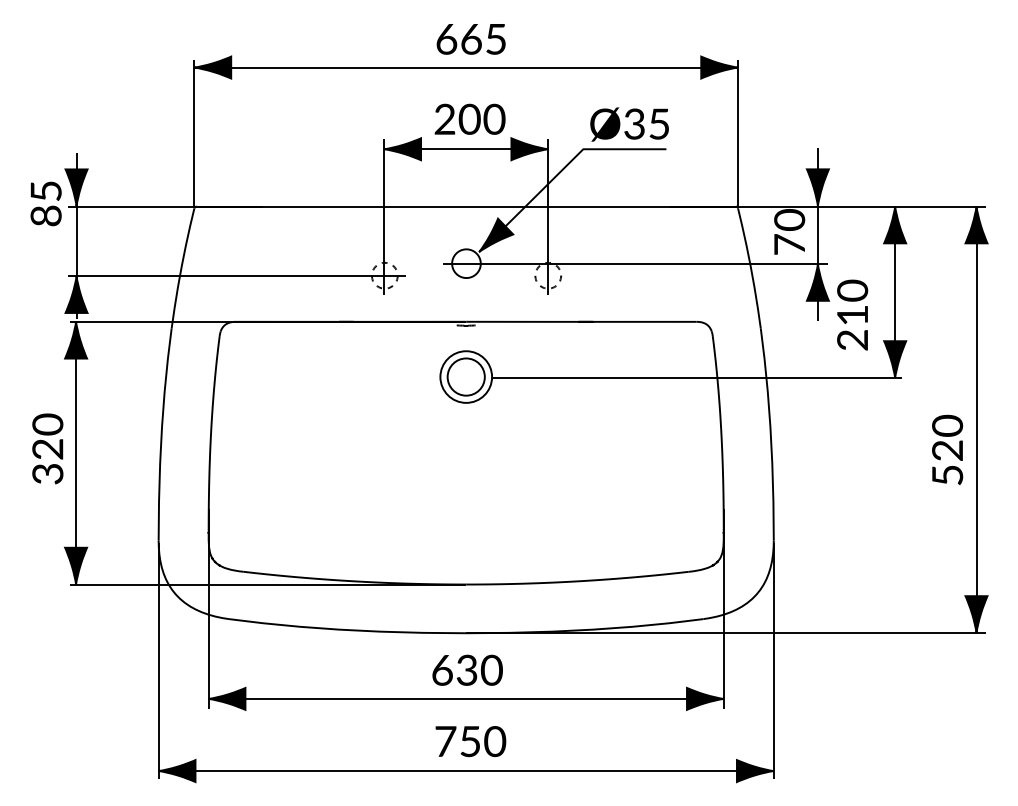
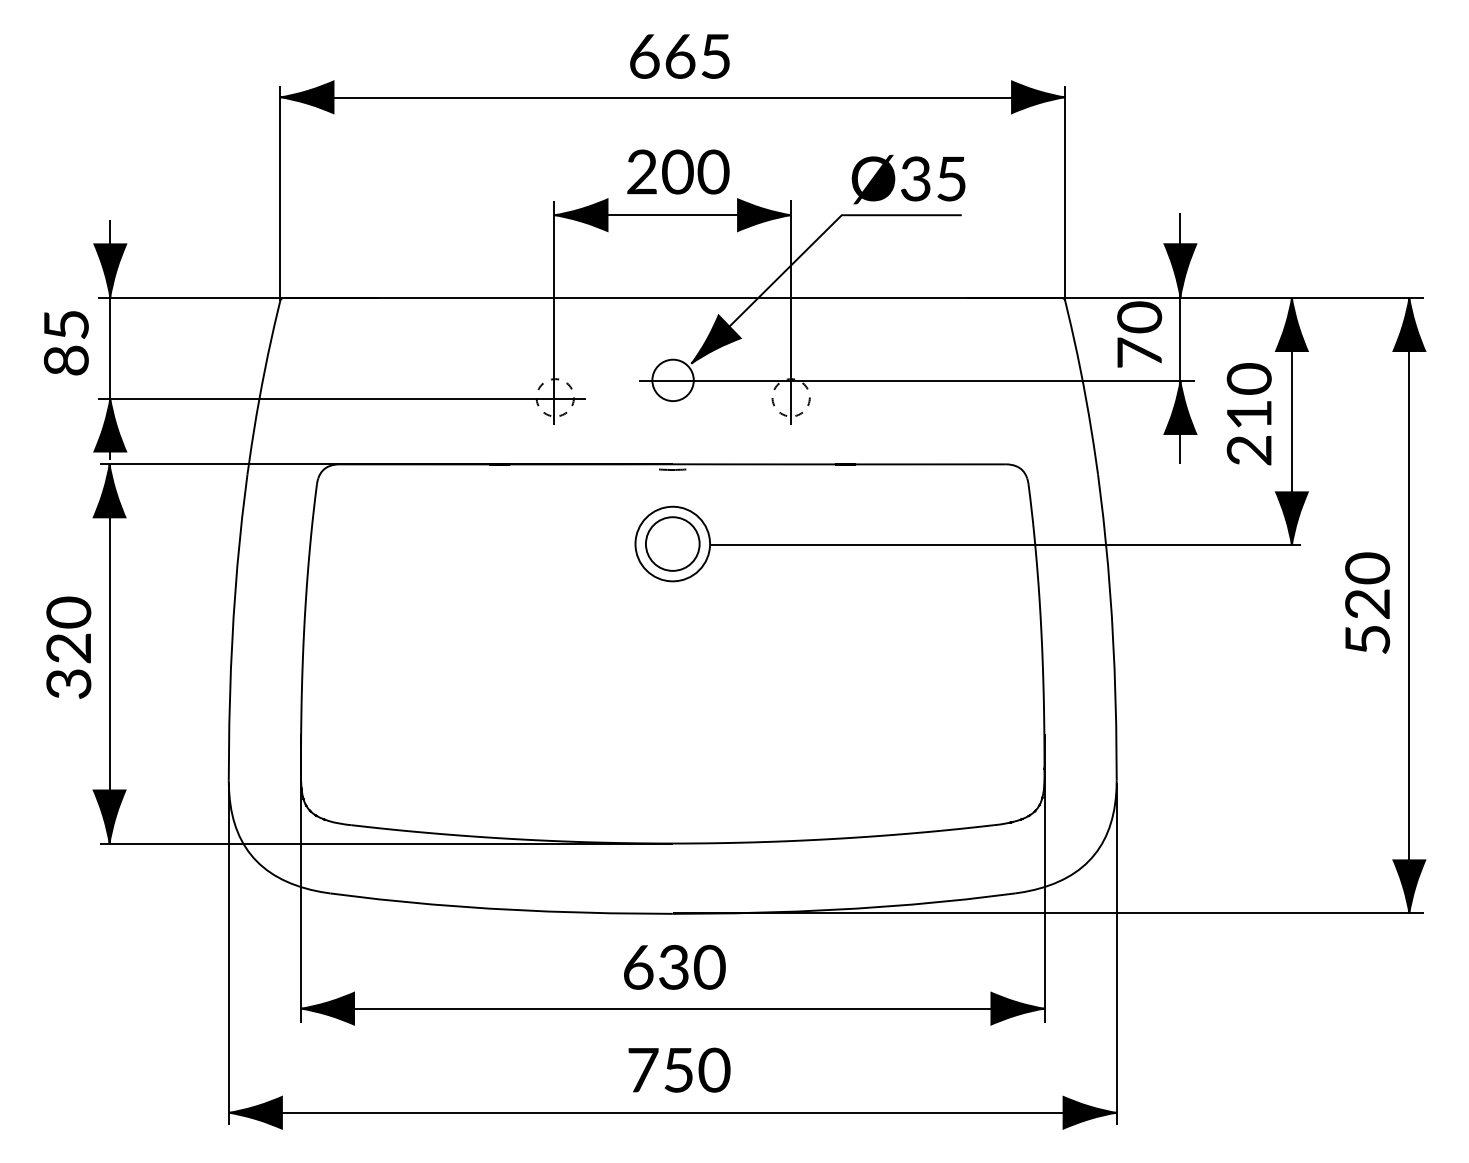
text: (45, 203) -> (65, 342), moved
text: (852, 314) -> (1249, 413), moved
text: (947, 449) -> (1367, 602), moved

